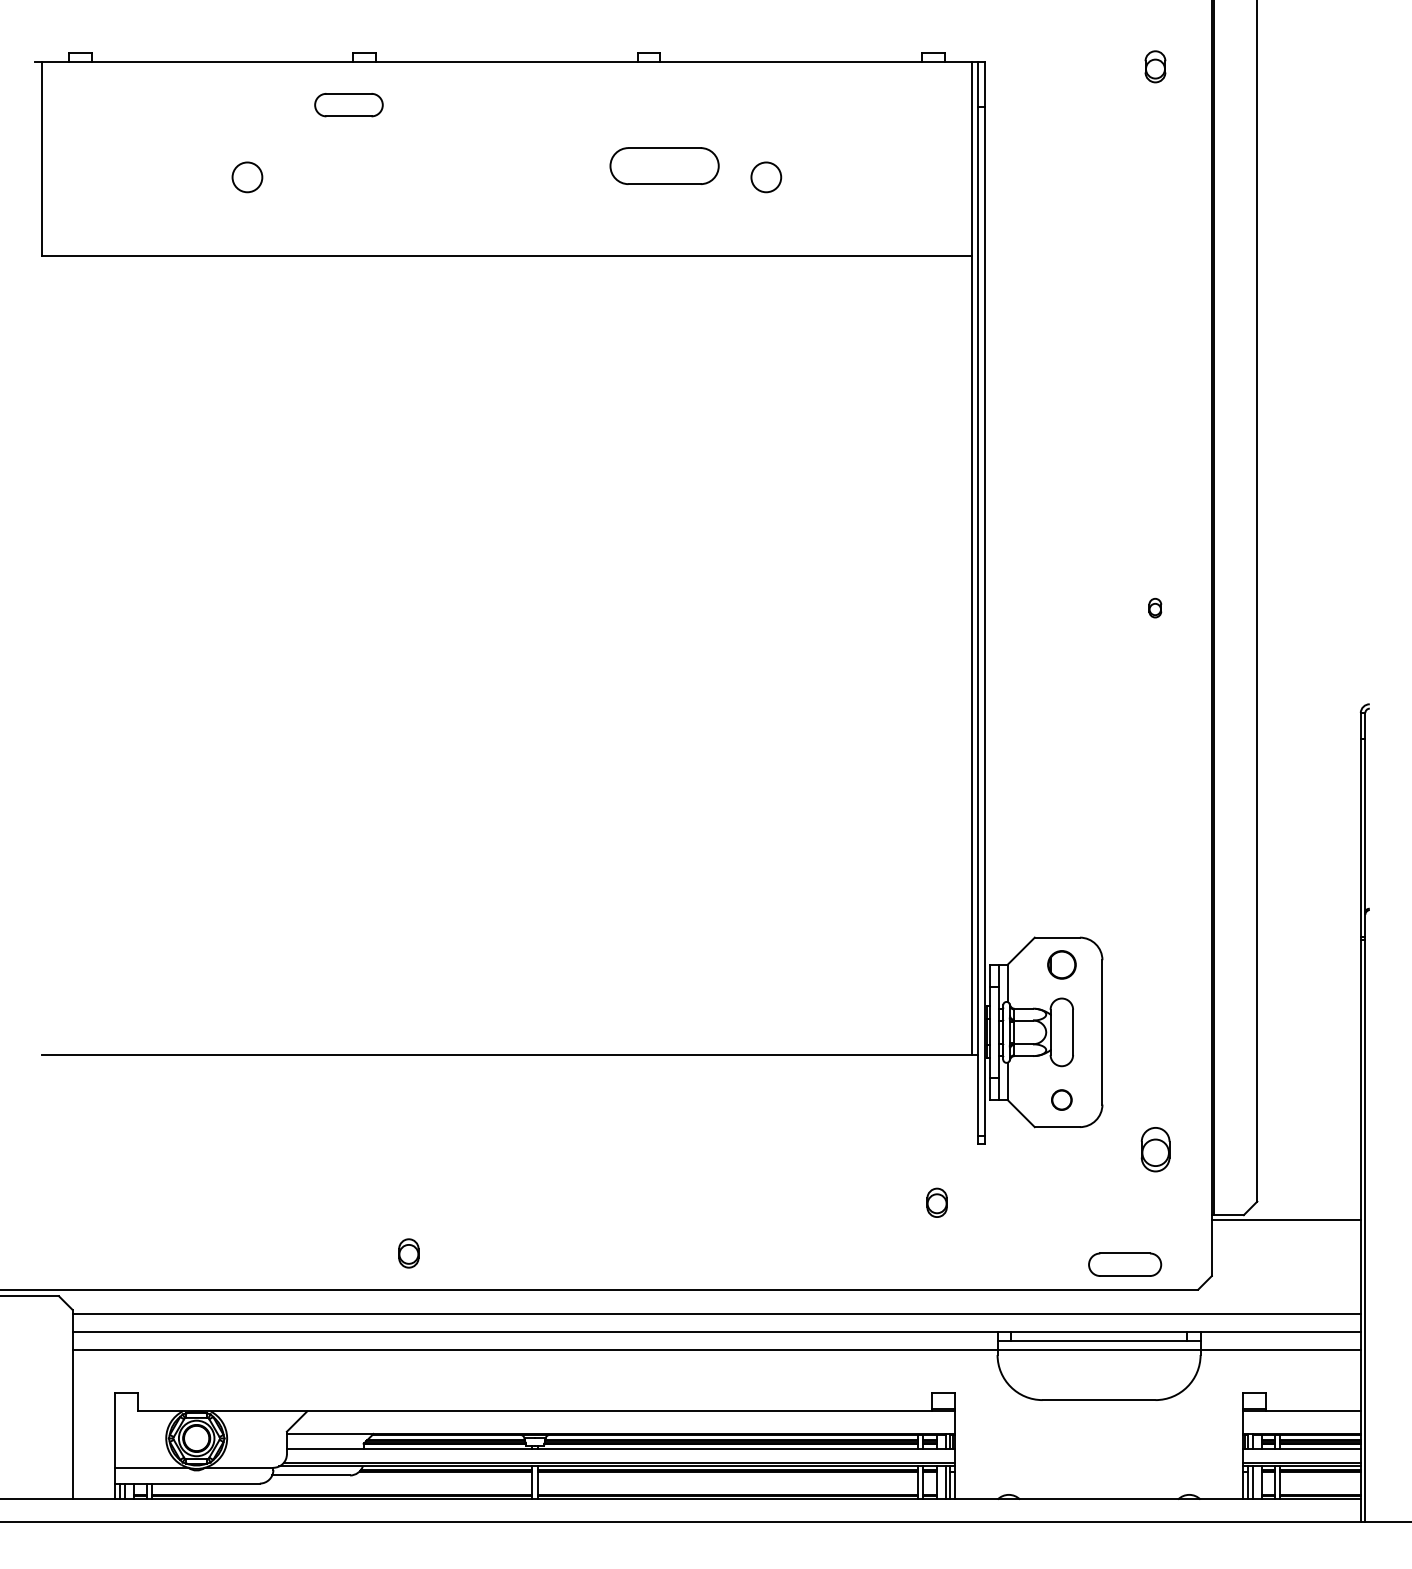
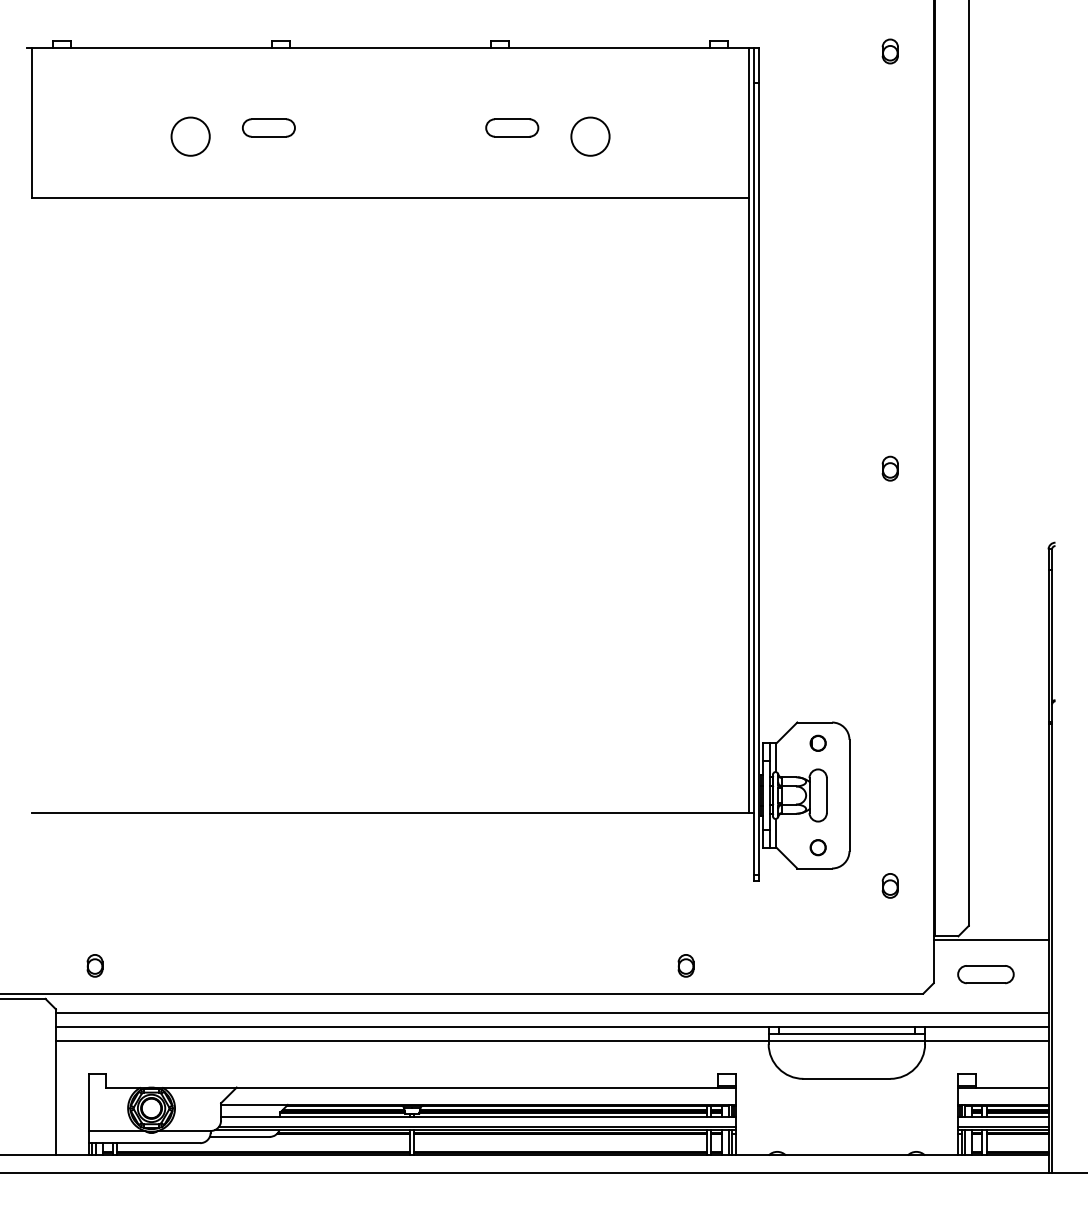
part: (348, 104) -> (268, 127), moved
part: (665, 165) -> (512, 127), size x0.62
circle: (247, 177) -> (190, 136), size x1.67
circle: (766, 177) -> (590, 136), size x1.67
part: (1154, 607) -> (889, 468), size x1.67
circle: (1060, 963) -> (817, 742), size x0.71
part: (1154, 1149) -> (889, 885), size x0.71
part: (936, 1202) -> (685, 965), moved
part: (408, 1253) -> (94, 965), moved
part: (1124, 1264) -> (985, 974), moved

